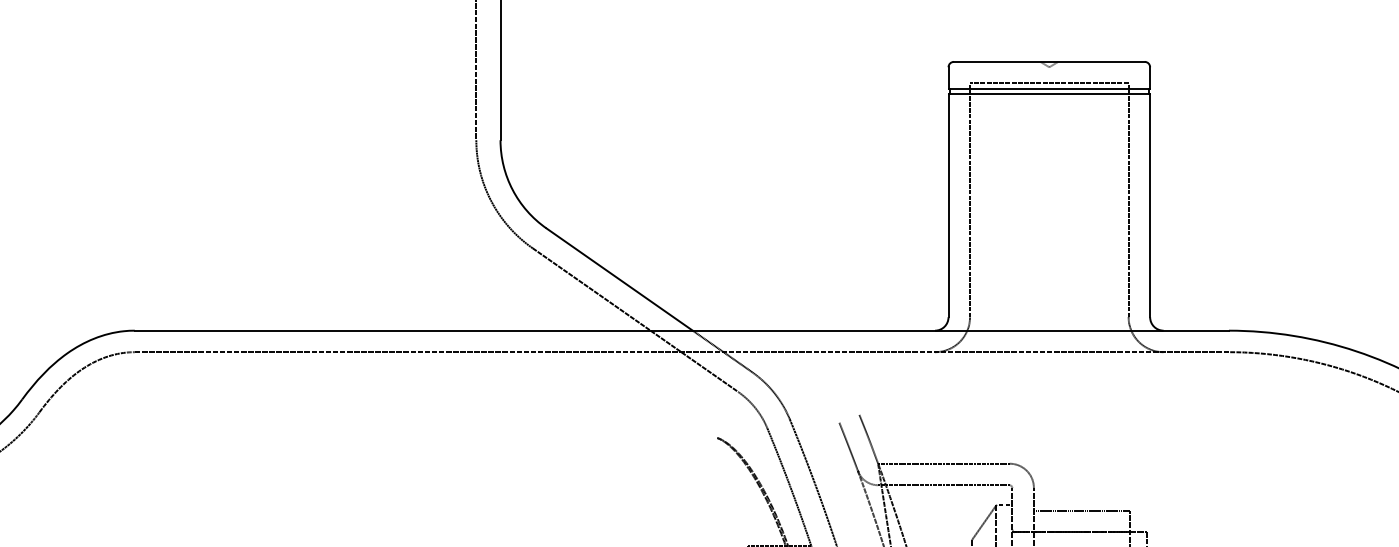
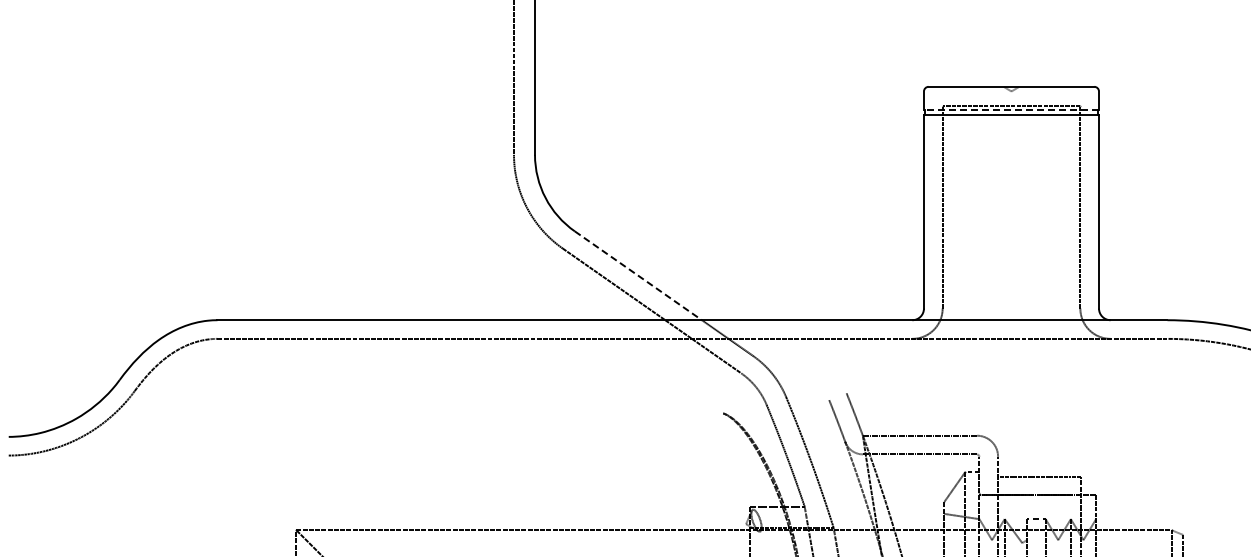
line: (1049, 89) -> (1011, 110), solid -> dashed
line: (619, 279) -> (638, 275), solid -> dashed

